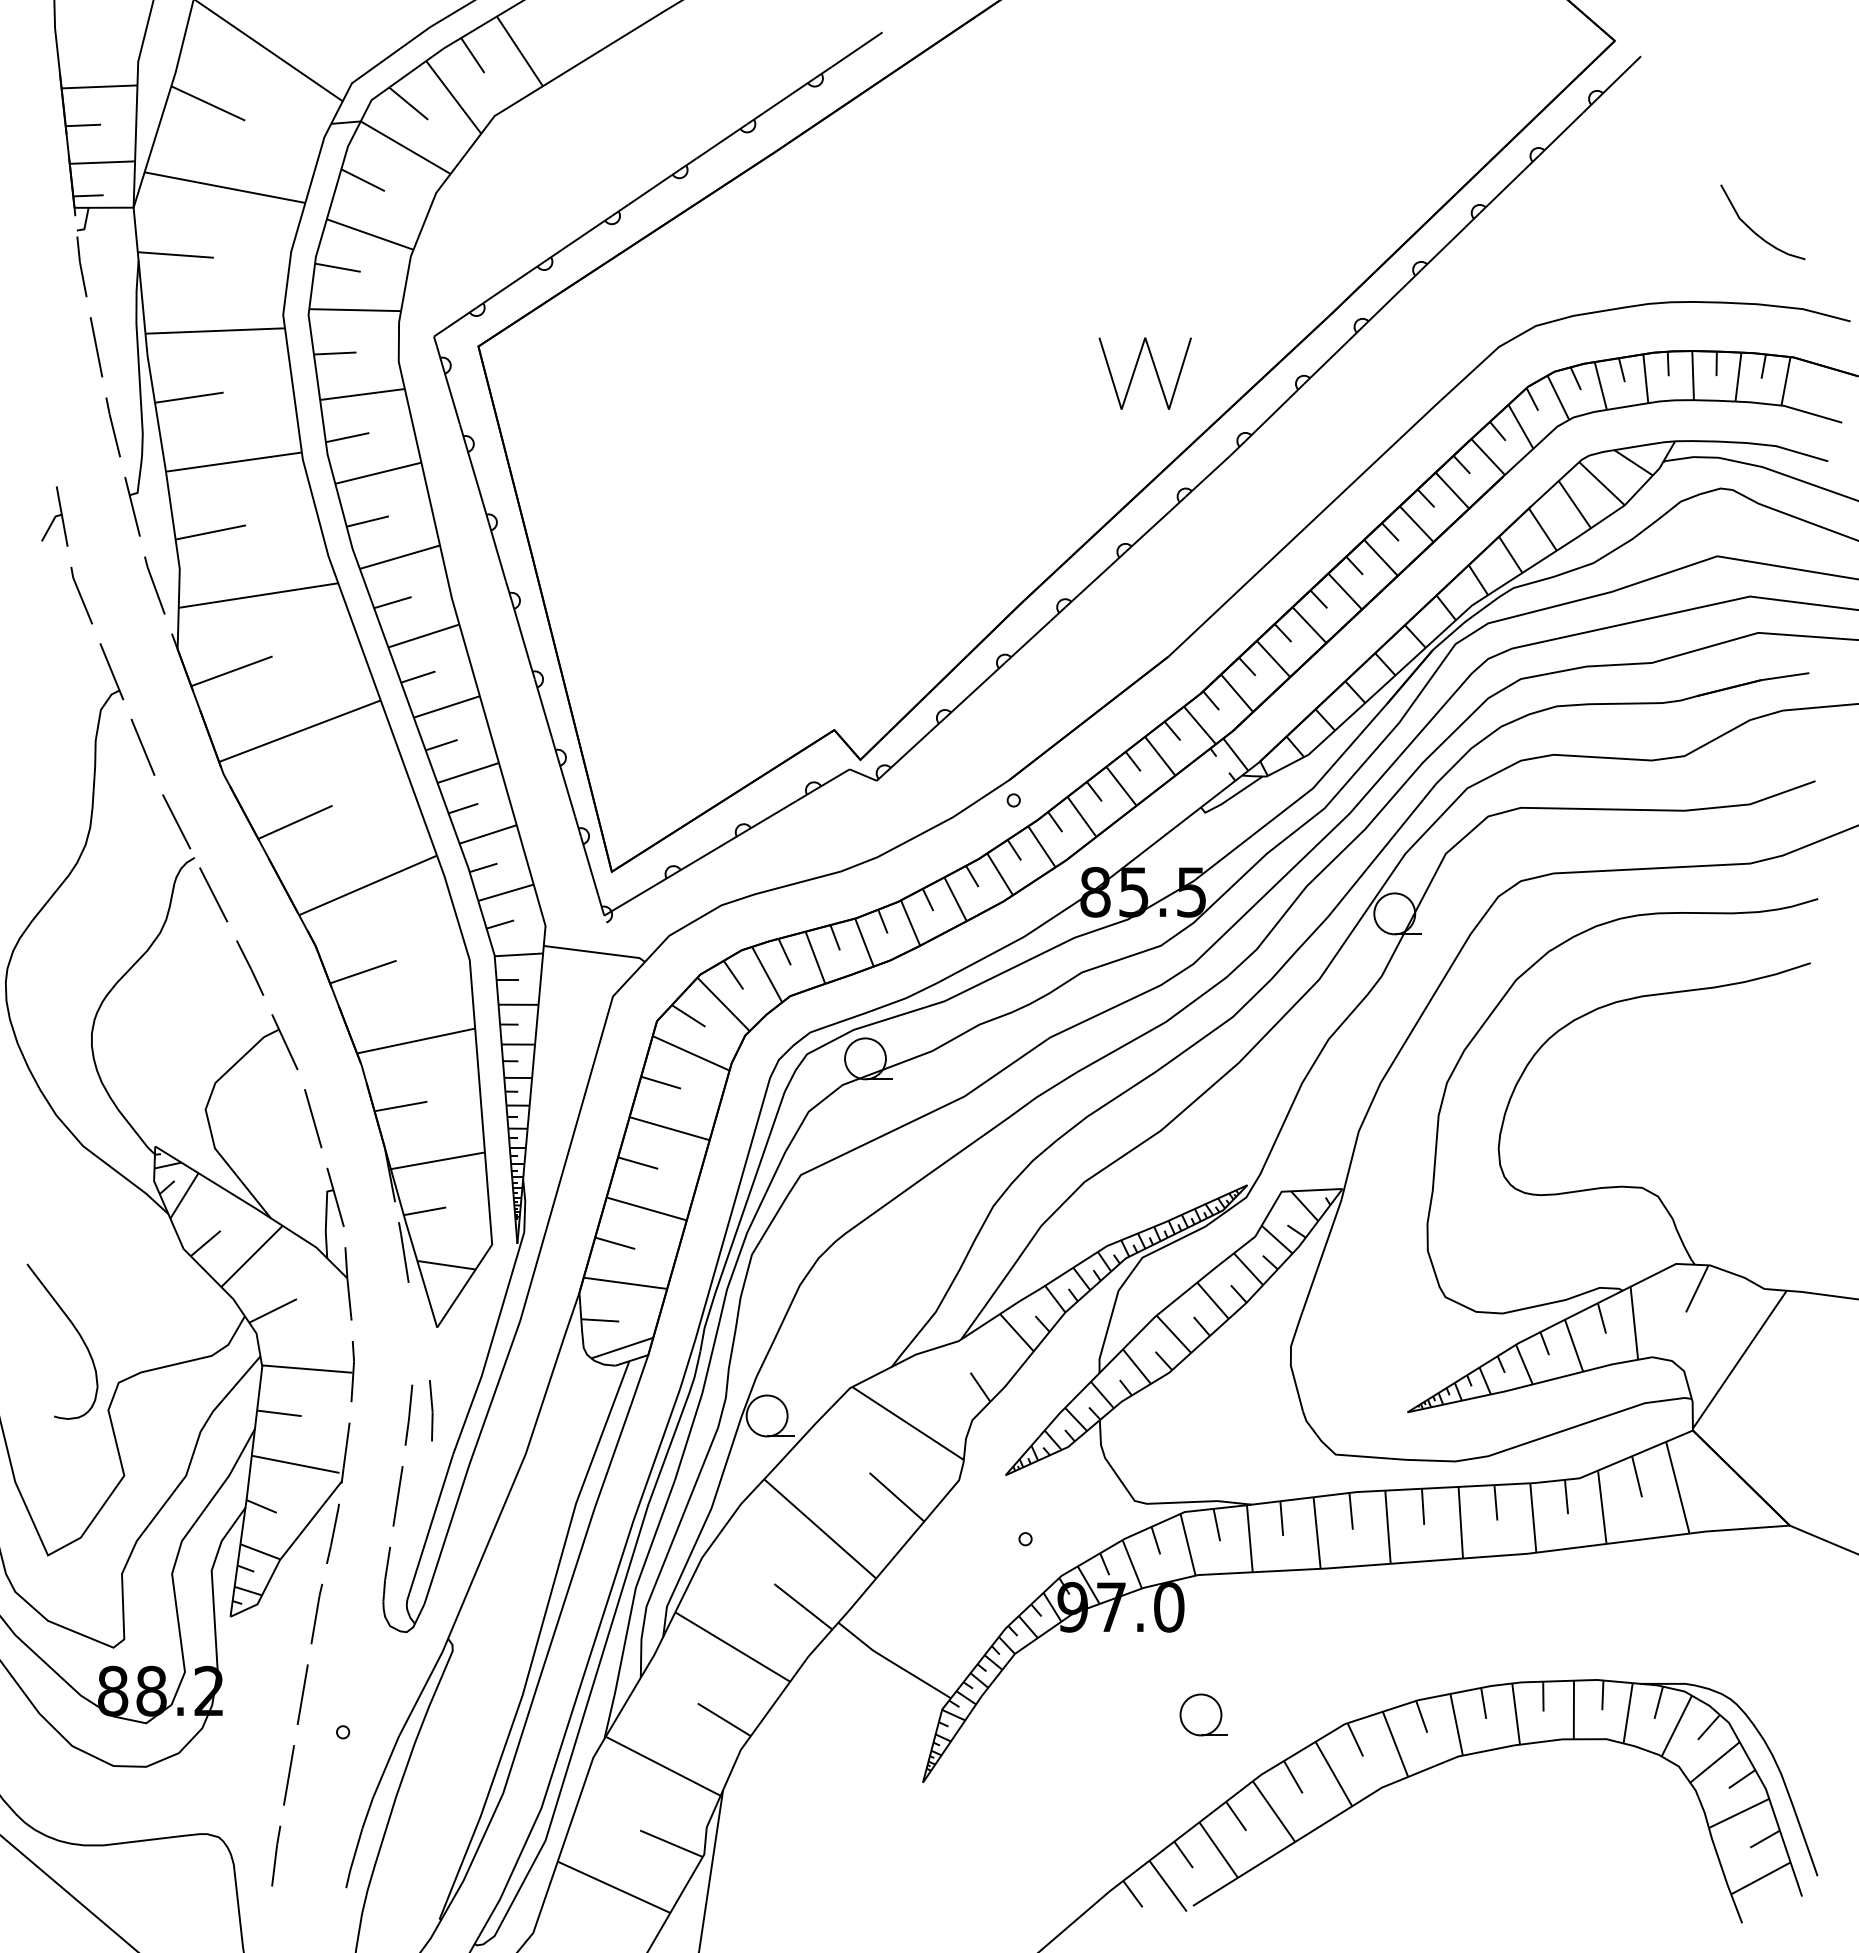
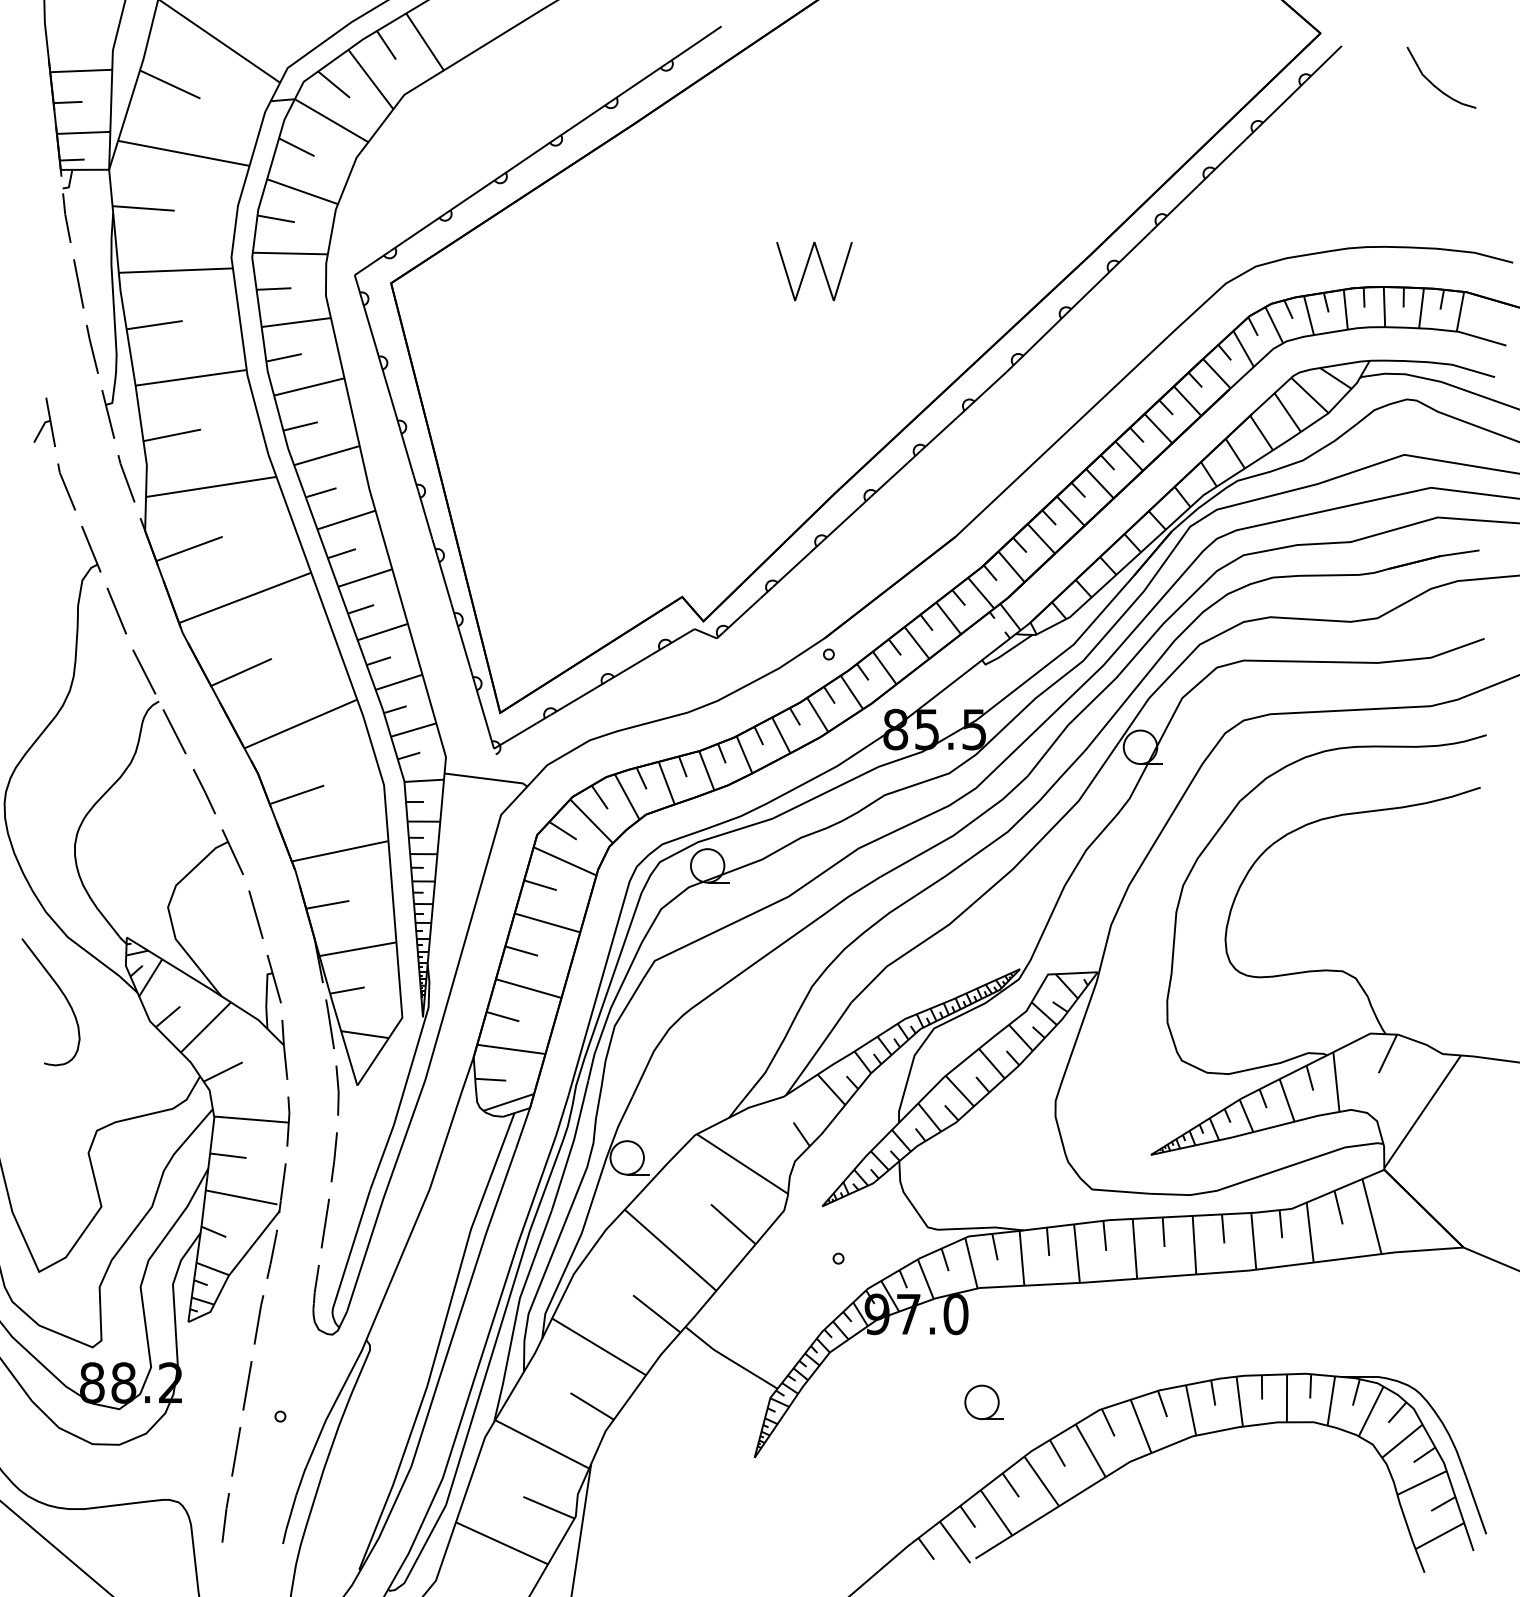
curve: (1754, 230) -> (1434, 84), moved
part: (1136, 368) -> (807, 267), moved
curve: (76, 1332) -> (62, 994), moved
line: (431, 1410) -> (337, 1090), moved

